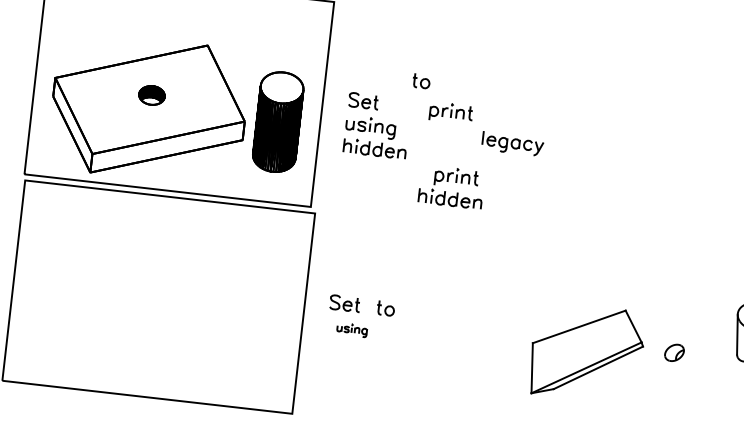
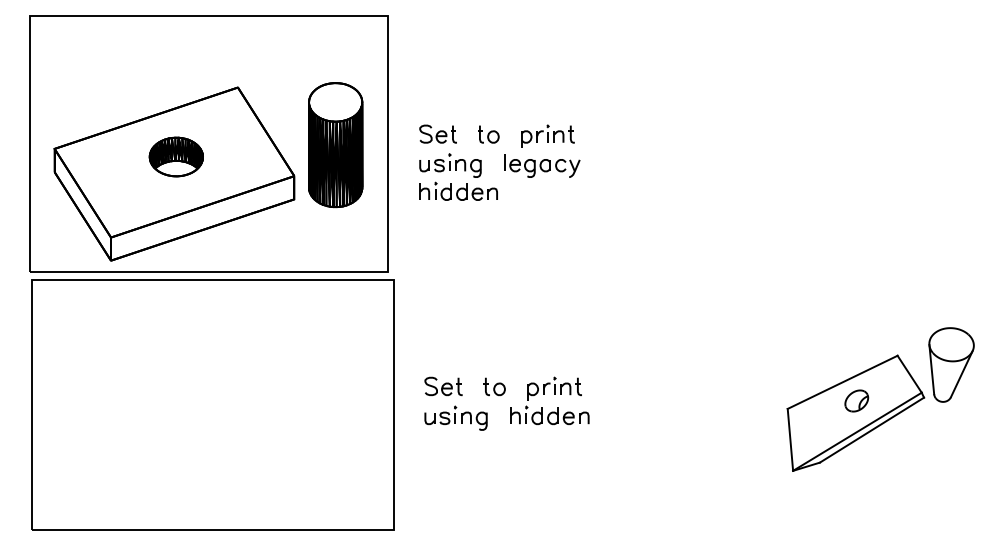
part: (421, 81) -> (488, 134), moved
part: (151, 95) -> (175, 156), size x1.67
part: (278, 122) -> (335, 145), moved
part: (513, 143) -> (542, 165), moved
part: (448, 181) -> (544, 394), moved
part: (351, 329) -> (455, 417), size x1.67
part: (586, 352) -> (855, 412), moved

